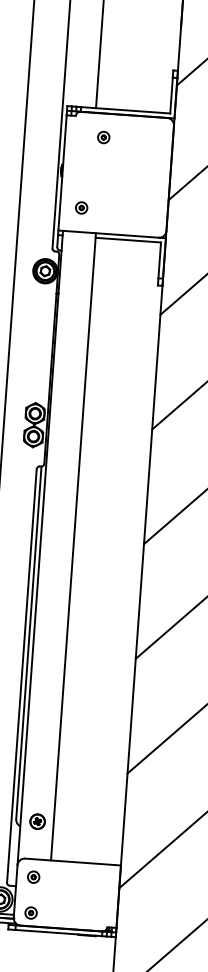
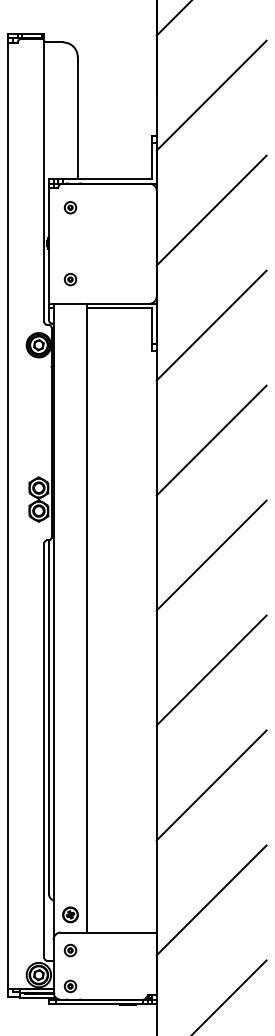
part: (103, 137) -> (70, 207), moved
part: (37, 821) -> (70, 914), moved

